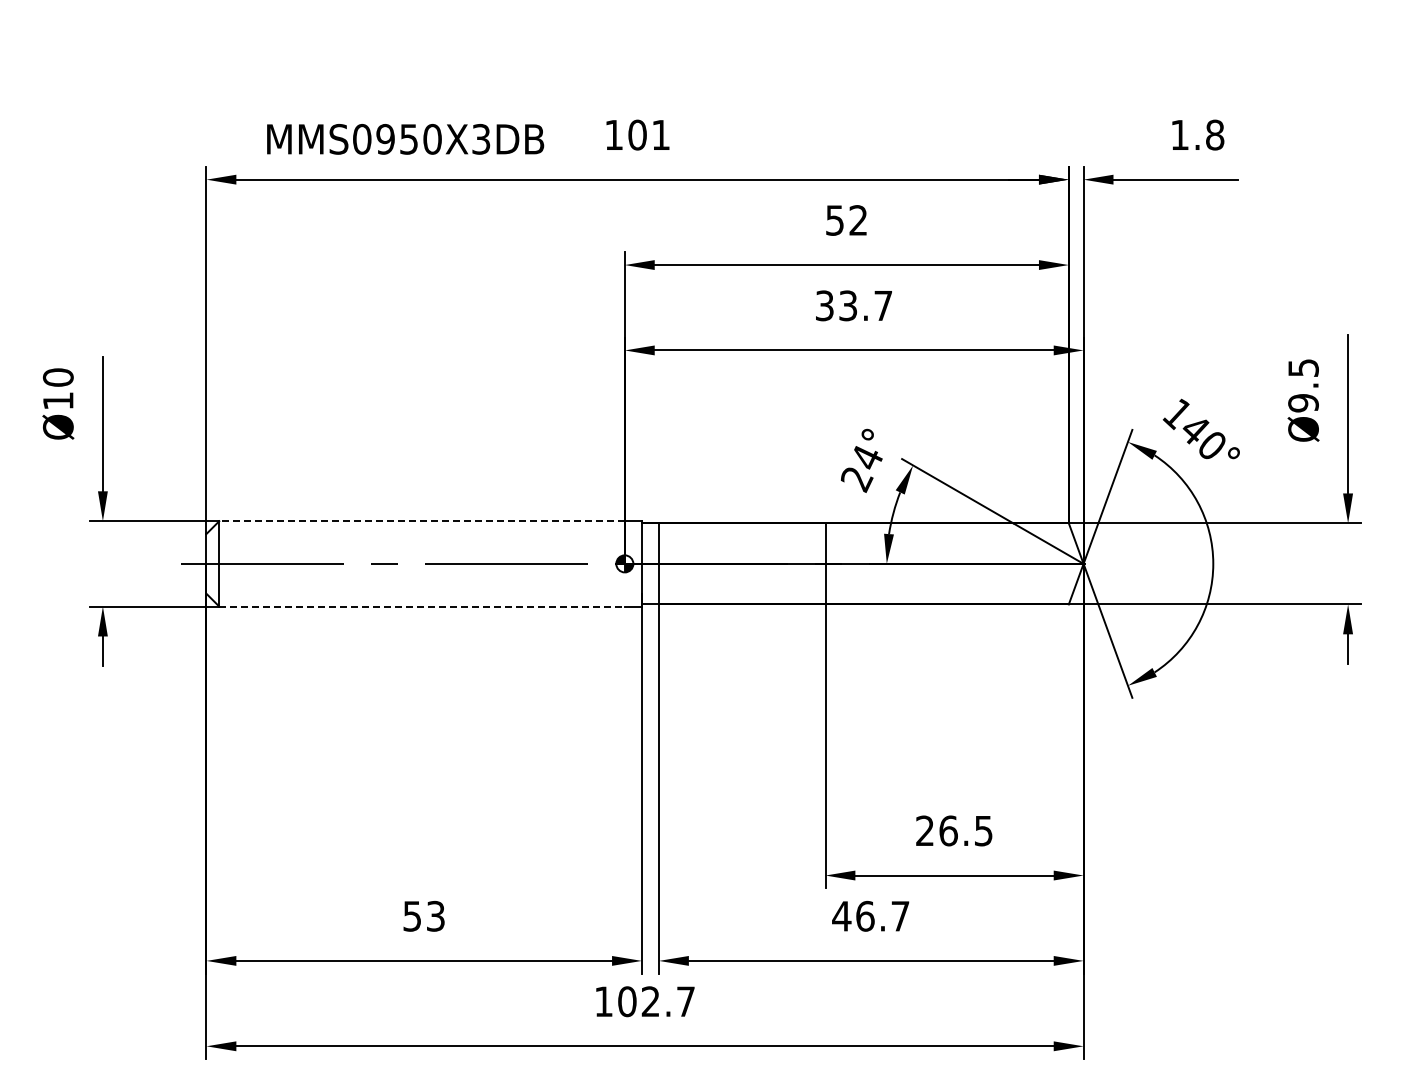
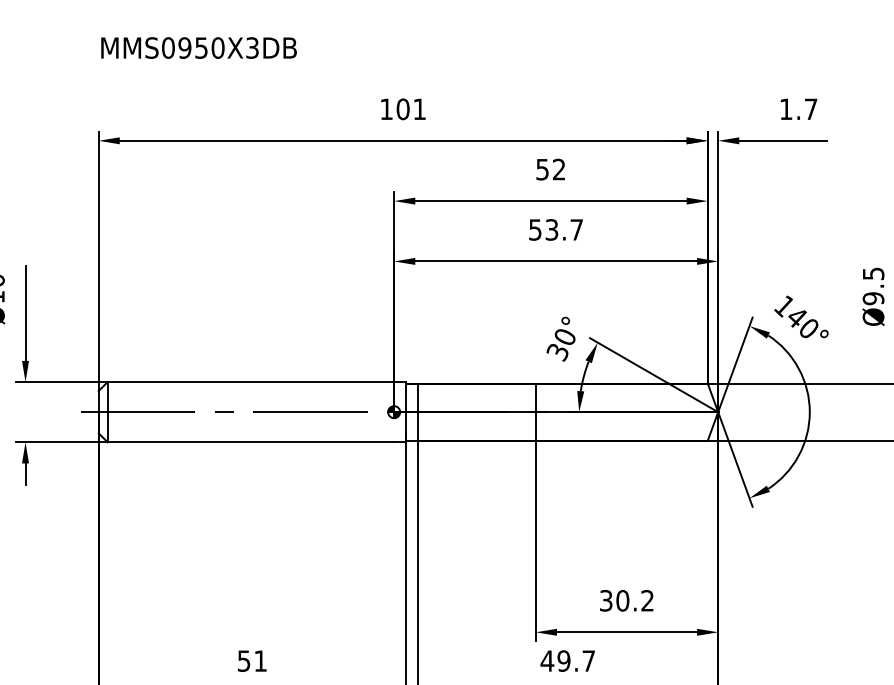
text: (1215, 134) -> (811, 108), 1.8 -> 1.7
text: (405, 139) -> (198, 48), moved
text: (824, 305) -> (535, 229), 33.7 -> 53.7
text: (861, 469) -> (561, 345), 24° -> 30°
line: (422, 521) -> (251, 382), dashed -> solid
line: (422, 606) -> (251, 442), dashed -> solid
text: (954, 830) -> (627, 600), 26.5 -> 30.2
text: (435, 915) -> (260, 660), 53 -> 51
text: (865, 915) -> (564, 660), 46.7 -> 49.7

